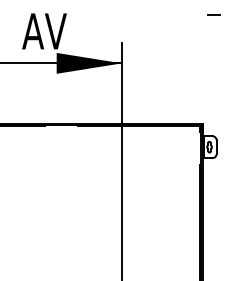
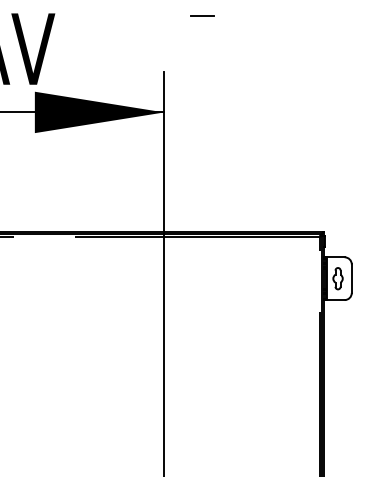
line: (213, 14) -> (201, 15), moved

